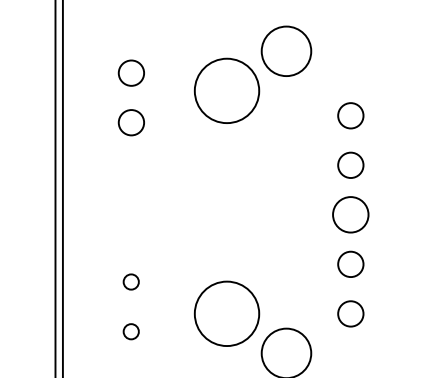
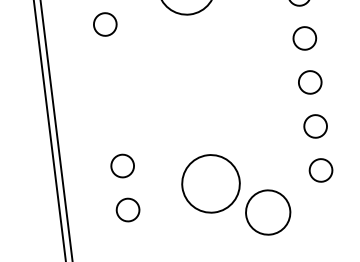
circle: (350, 214) -> (309, 82), size x0.71
circle: (130, 281) -> (121, 165), size x1.67
circle: (130, 331) -> (127, 210), size x1.67

